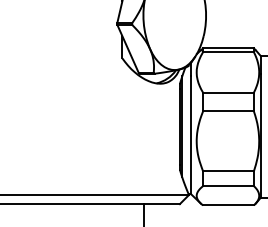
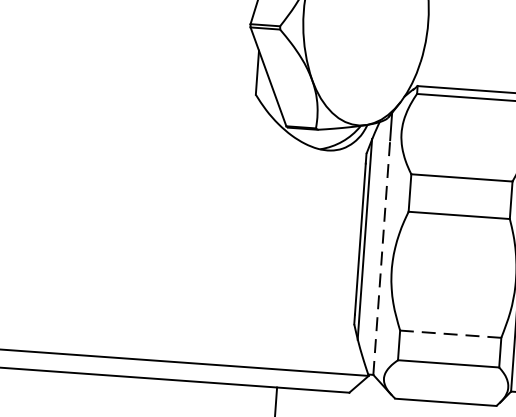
line: (191, 135) -> (382, 257), solid -> dashed
line: (228, 171) -> (450, 334), solid -> dashed

